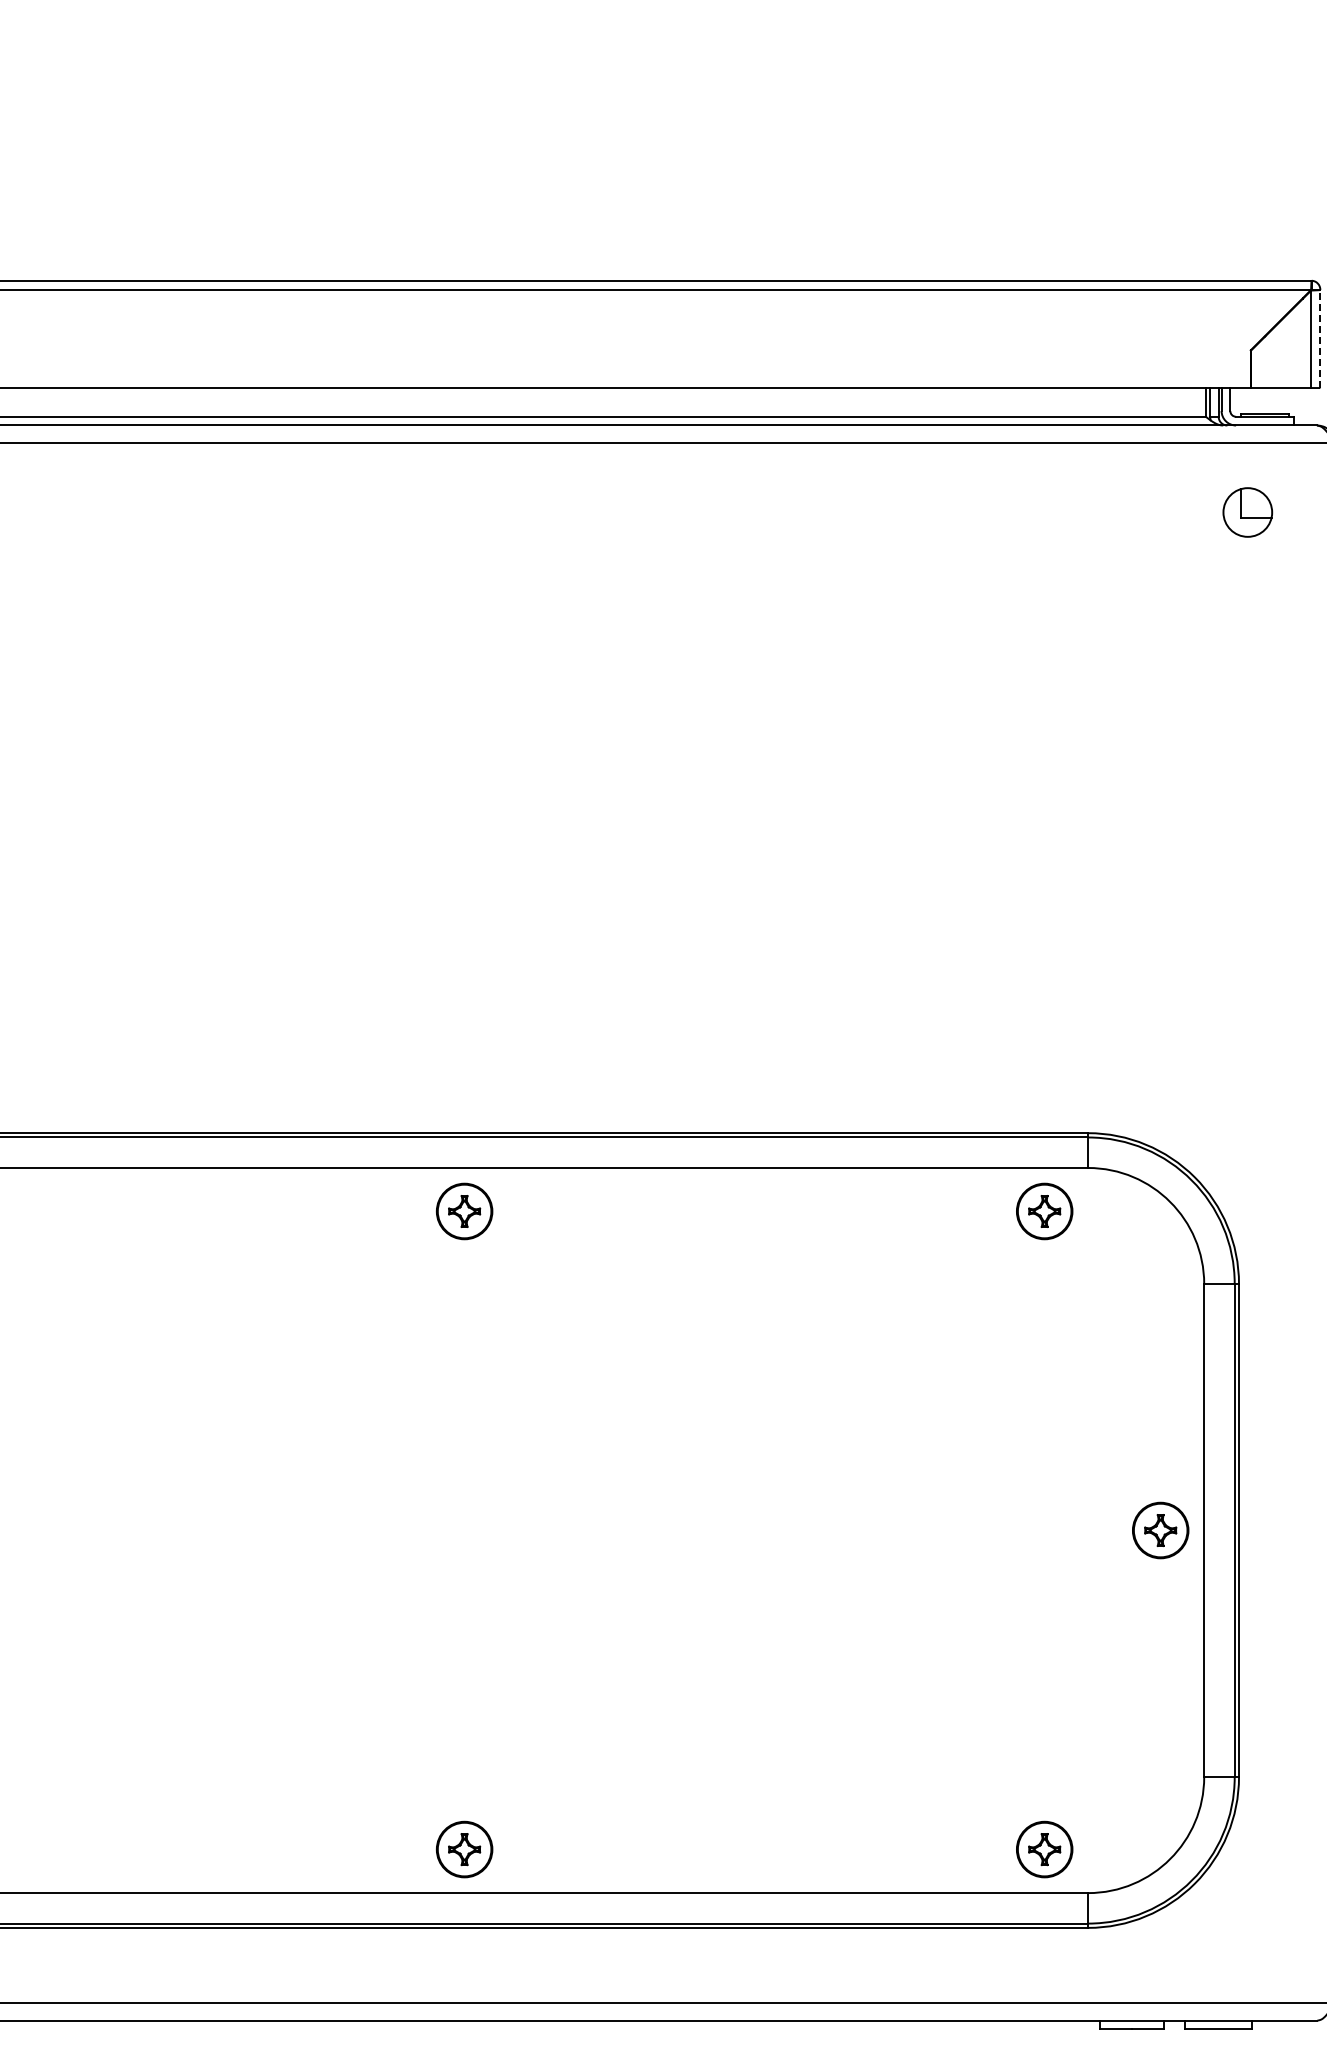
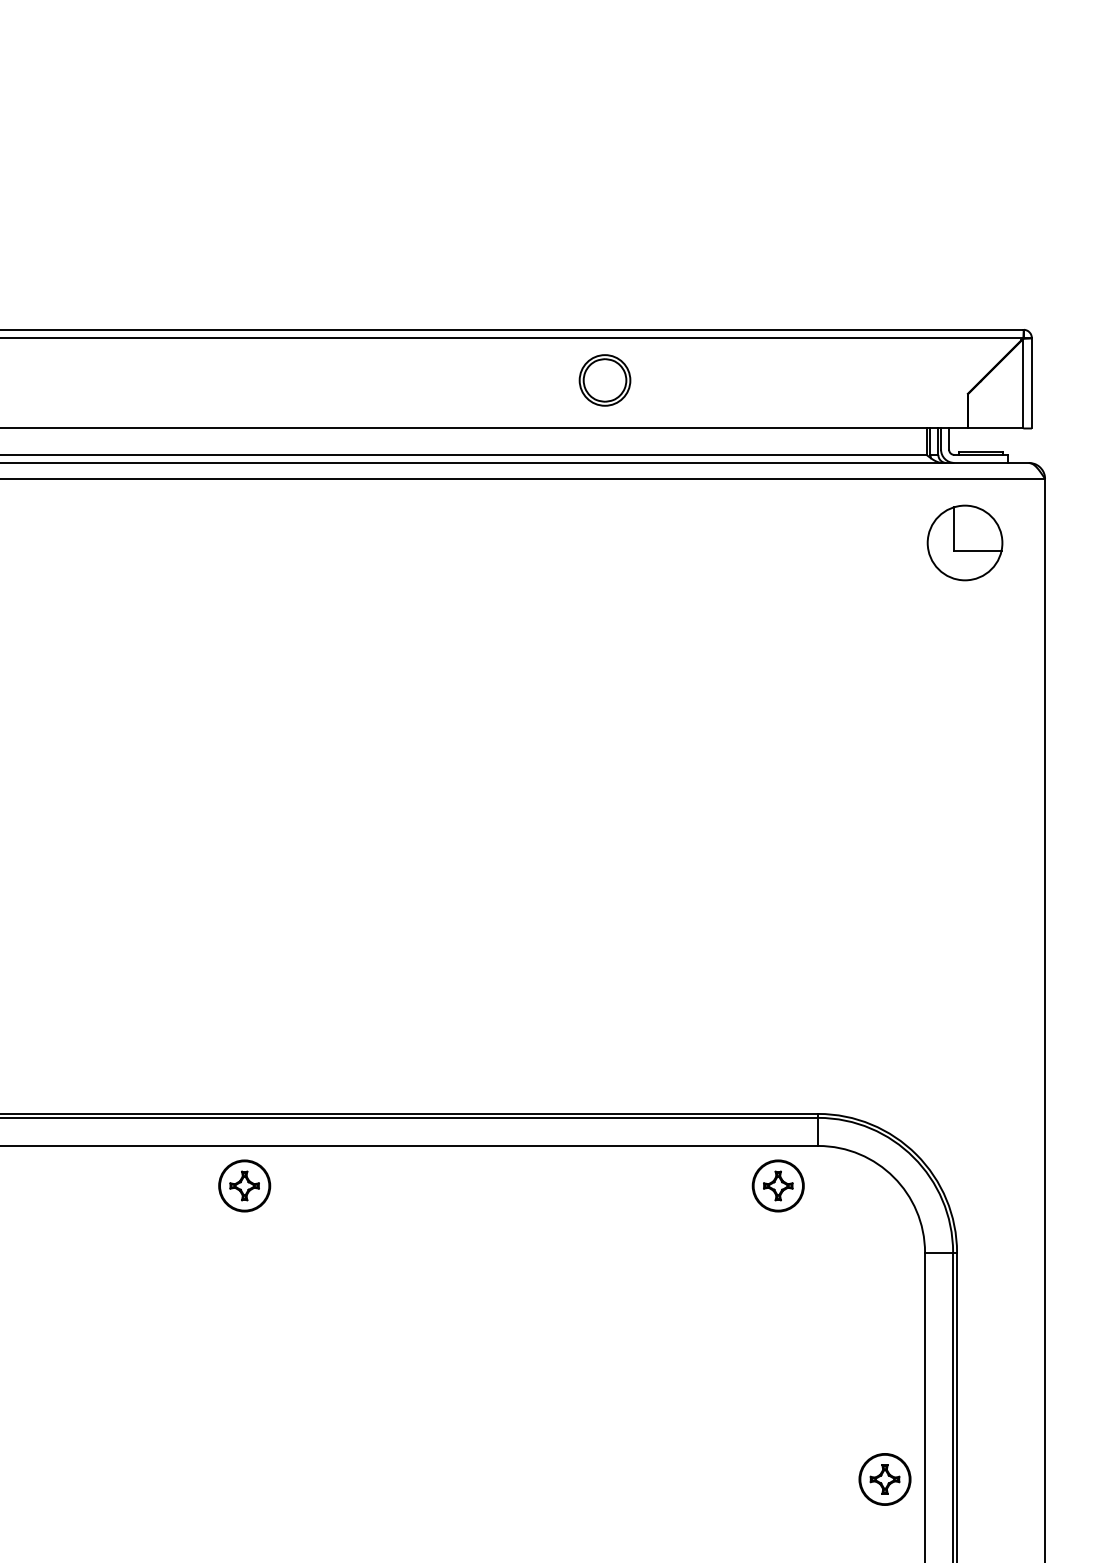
part: (855, 335) -> (604, 380), added
line: (1320, 338) -> (1032, 382), dashed -> solid
part: (1247, 512) -> (964, 542), size x1.67

